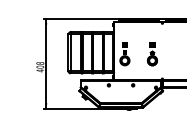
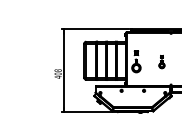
part: (152, 53) -> (161, 61), size x0.6

